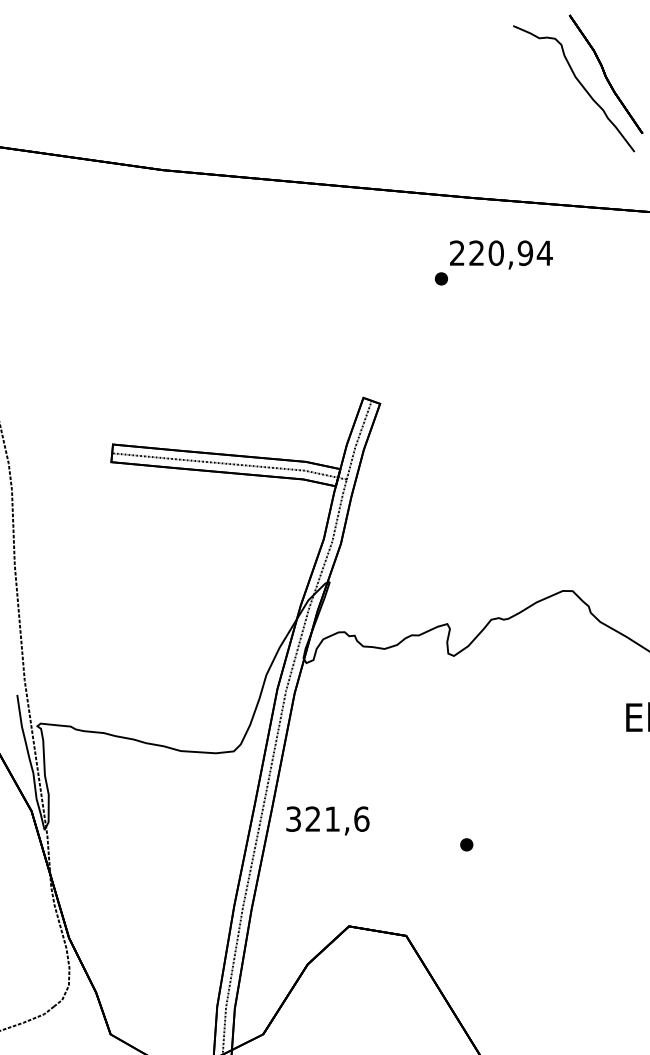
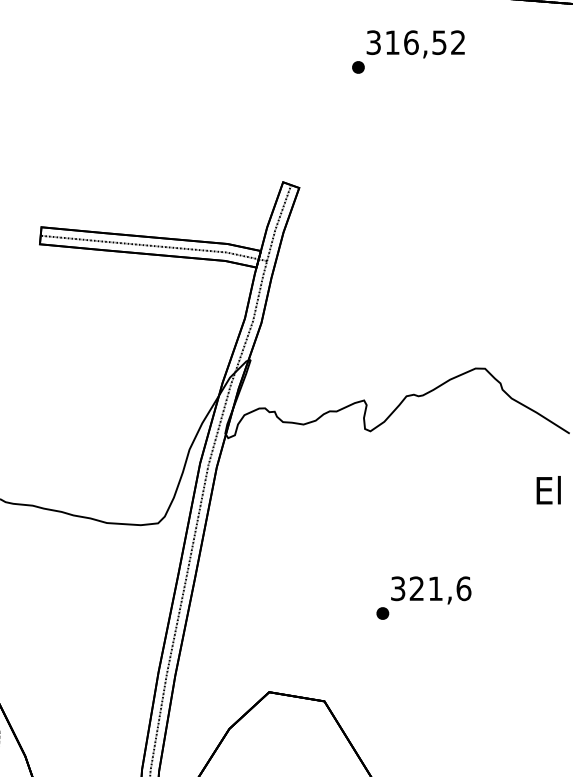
text: (501, 253) -> (416, 42), 220,94 -> 316,52
text: (327, 820) -> (430, 590), moved

